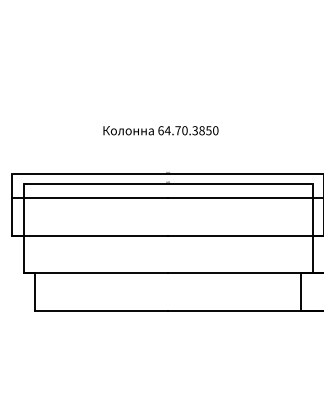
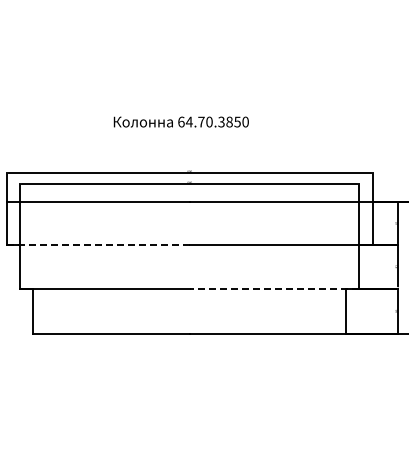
line: (90, 235) -> (98, 245), solid -> dashed
line: (240, 272) -> (274, 288), solid -> dashed

